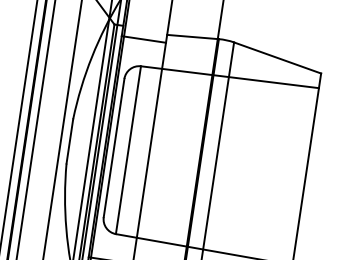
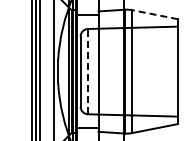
line: (276, 57) -> (154, 14), solid -> dashed
line: (127, 149) -> (87, 71), solid -> dashed

